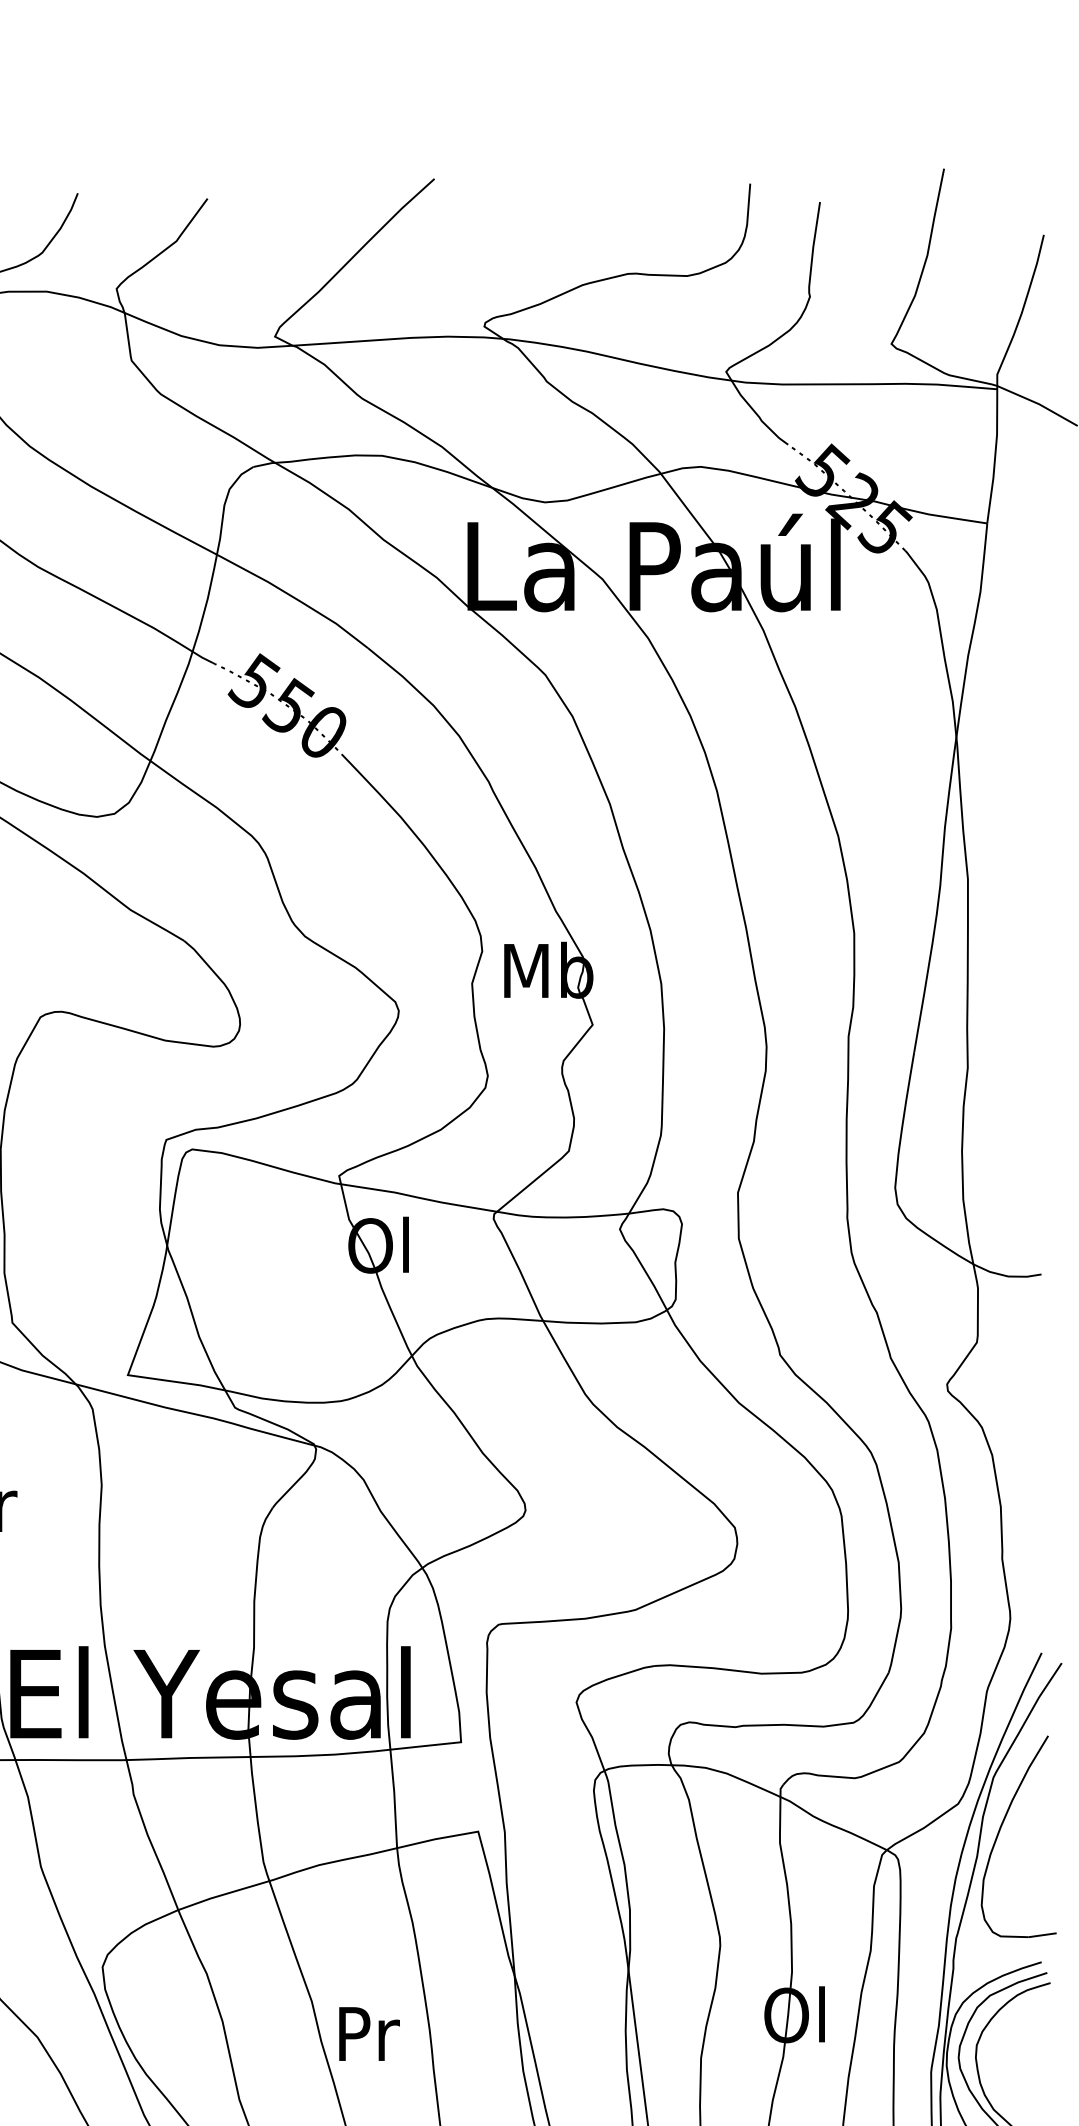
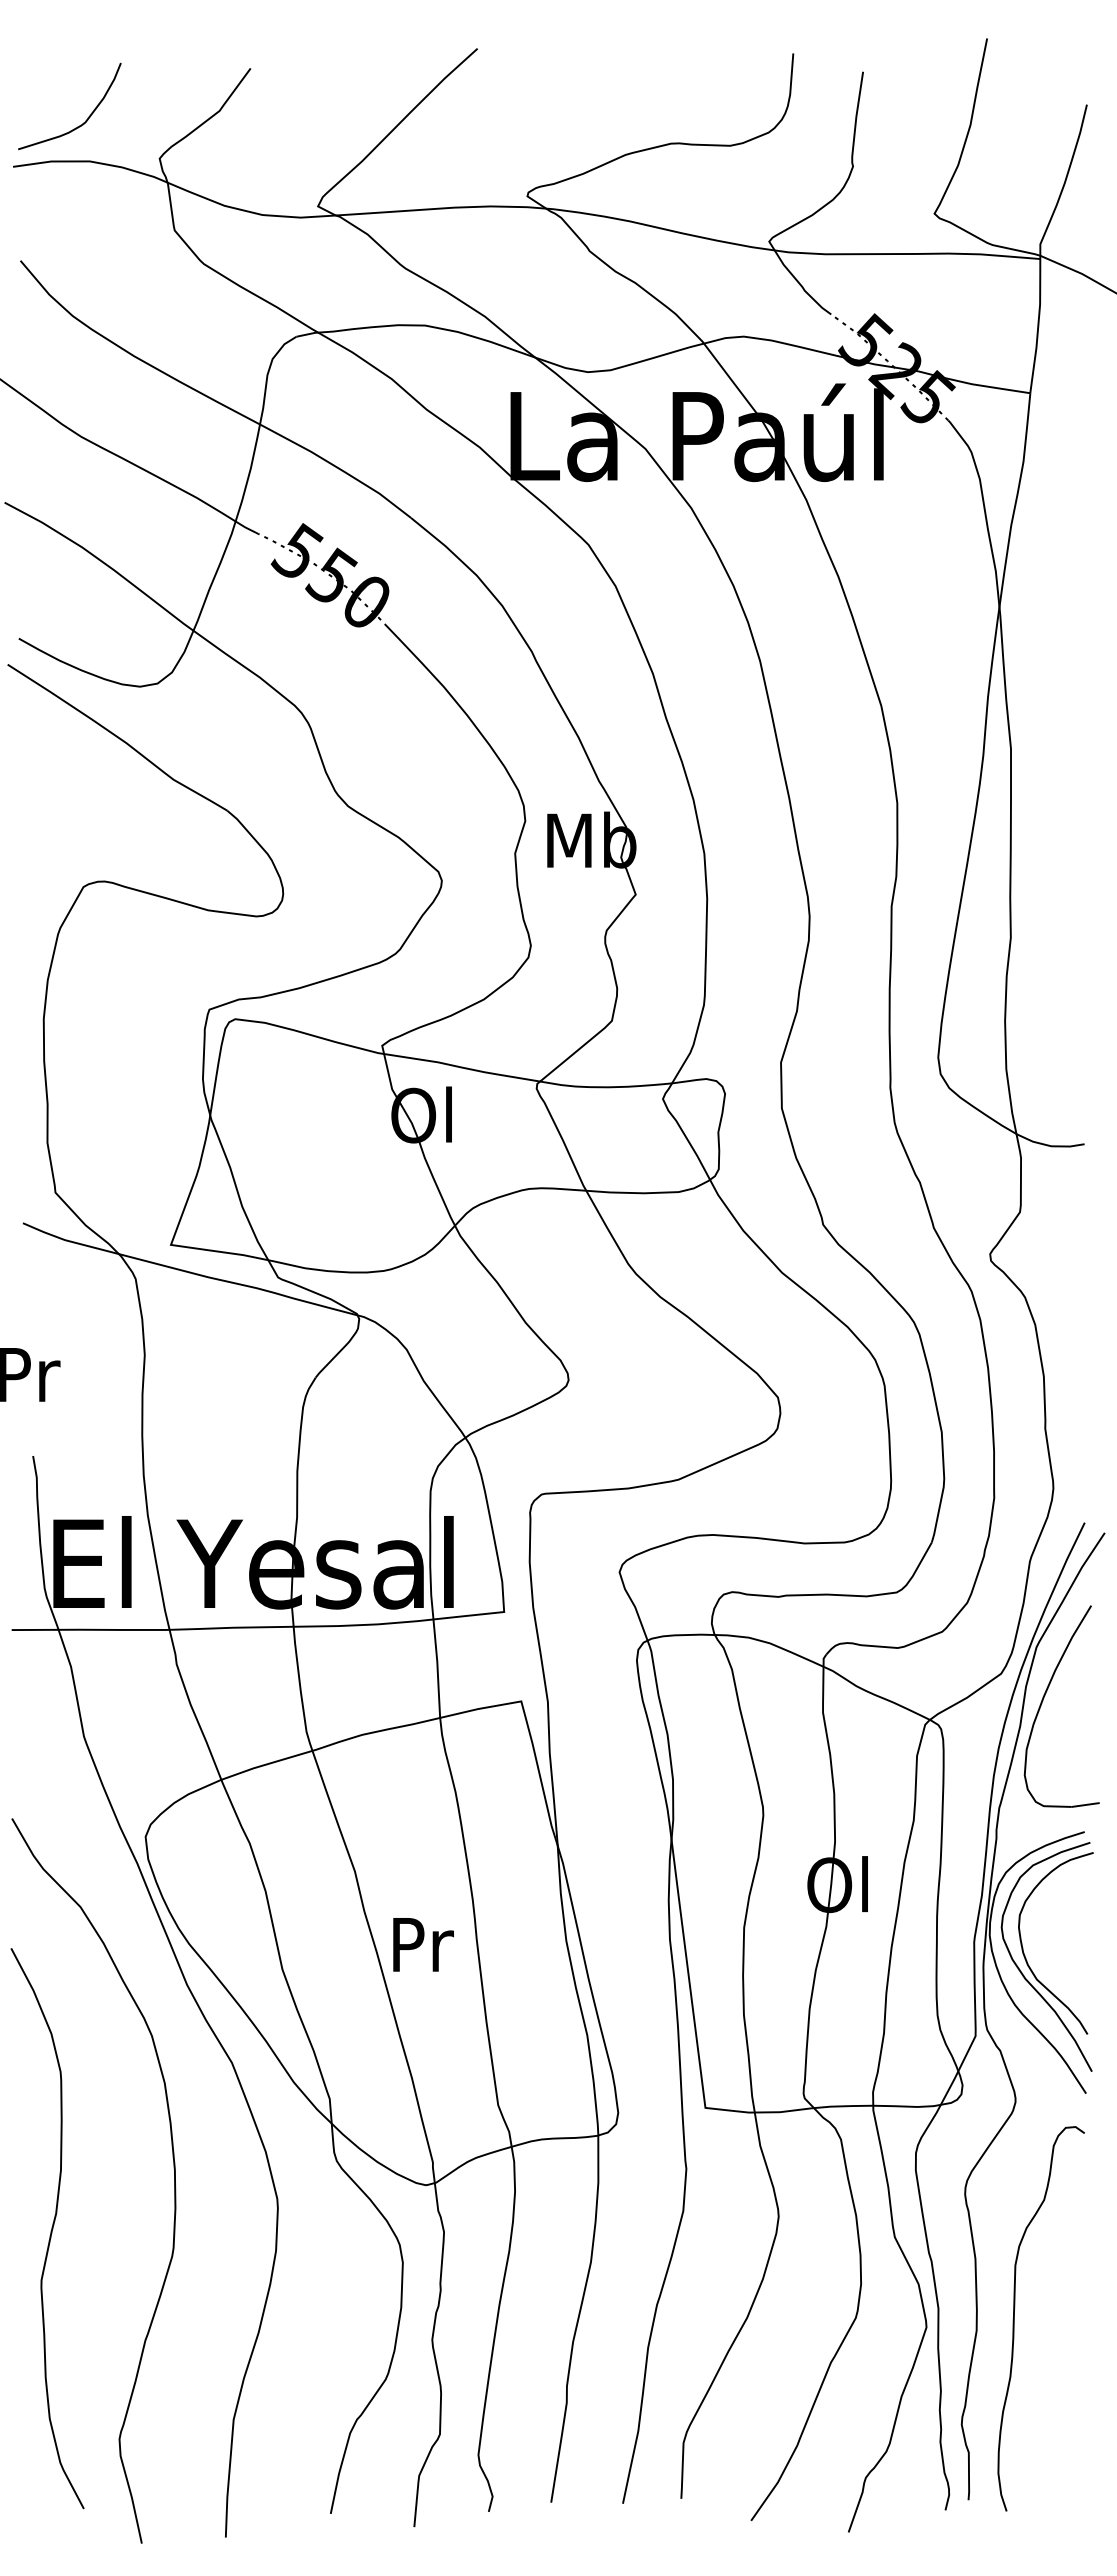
text: (369, 2033) -> (423, 1944), moved

